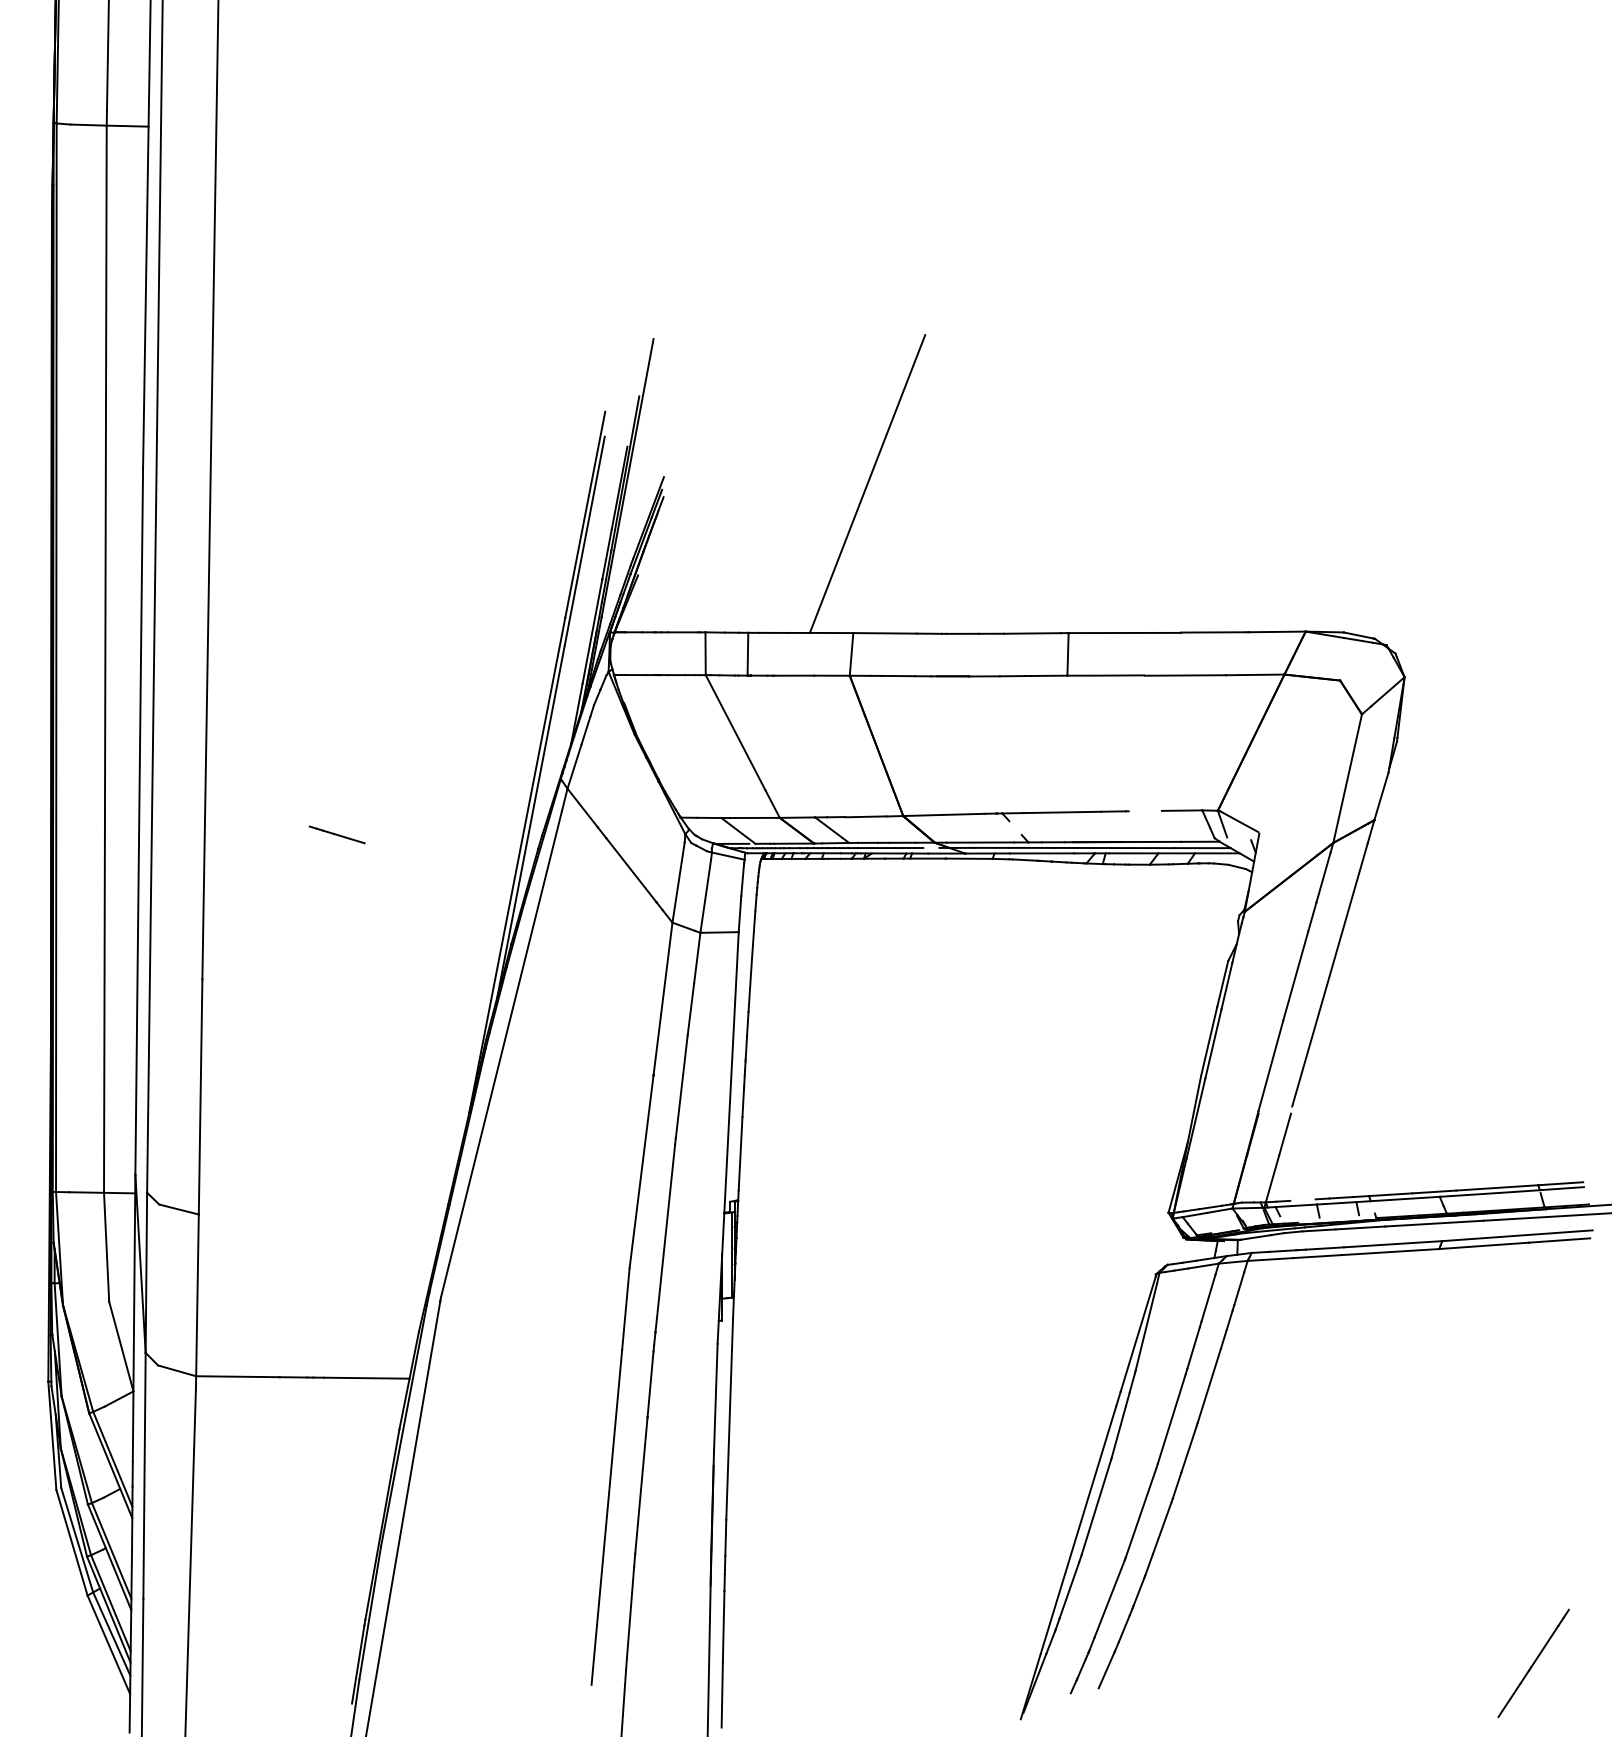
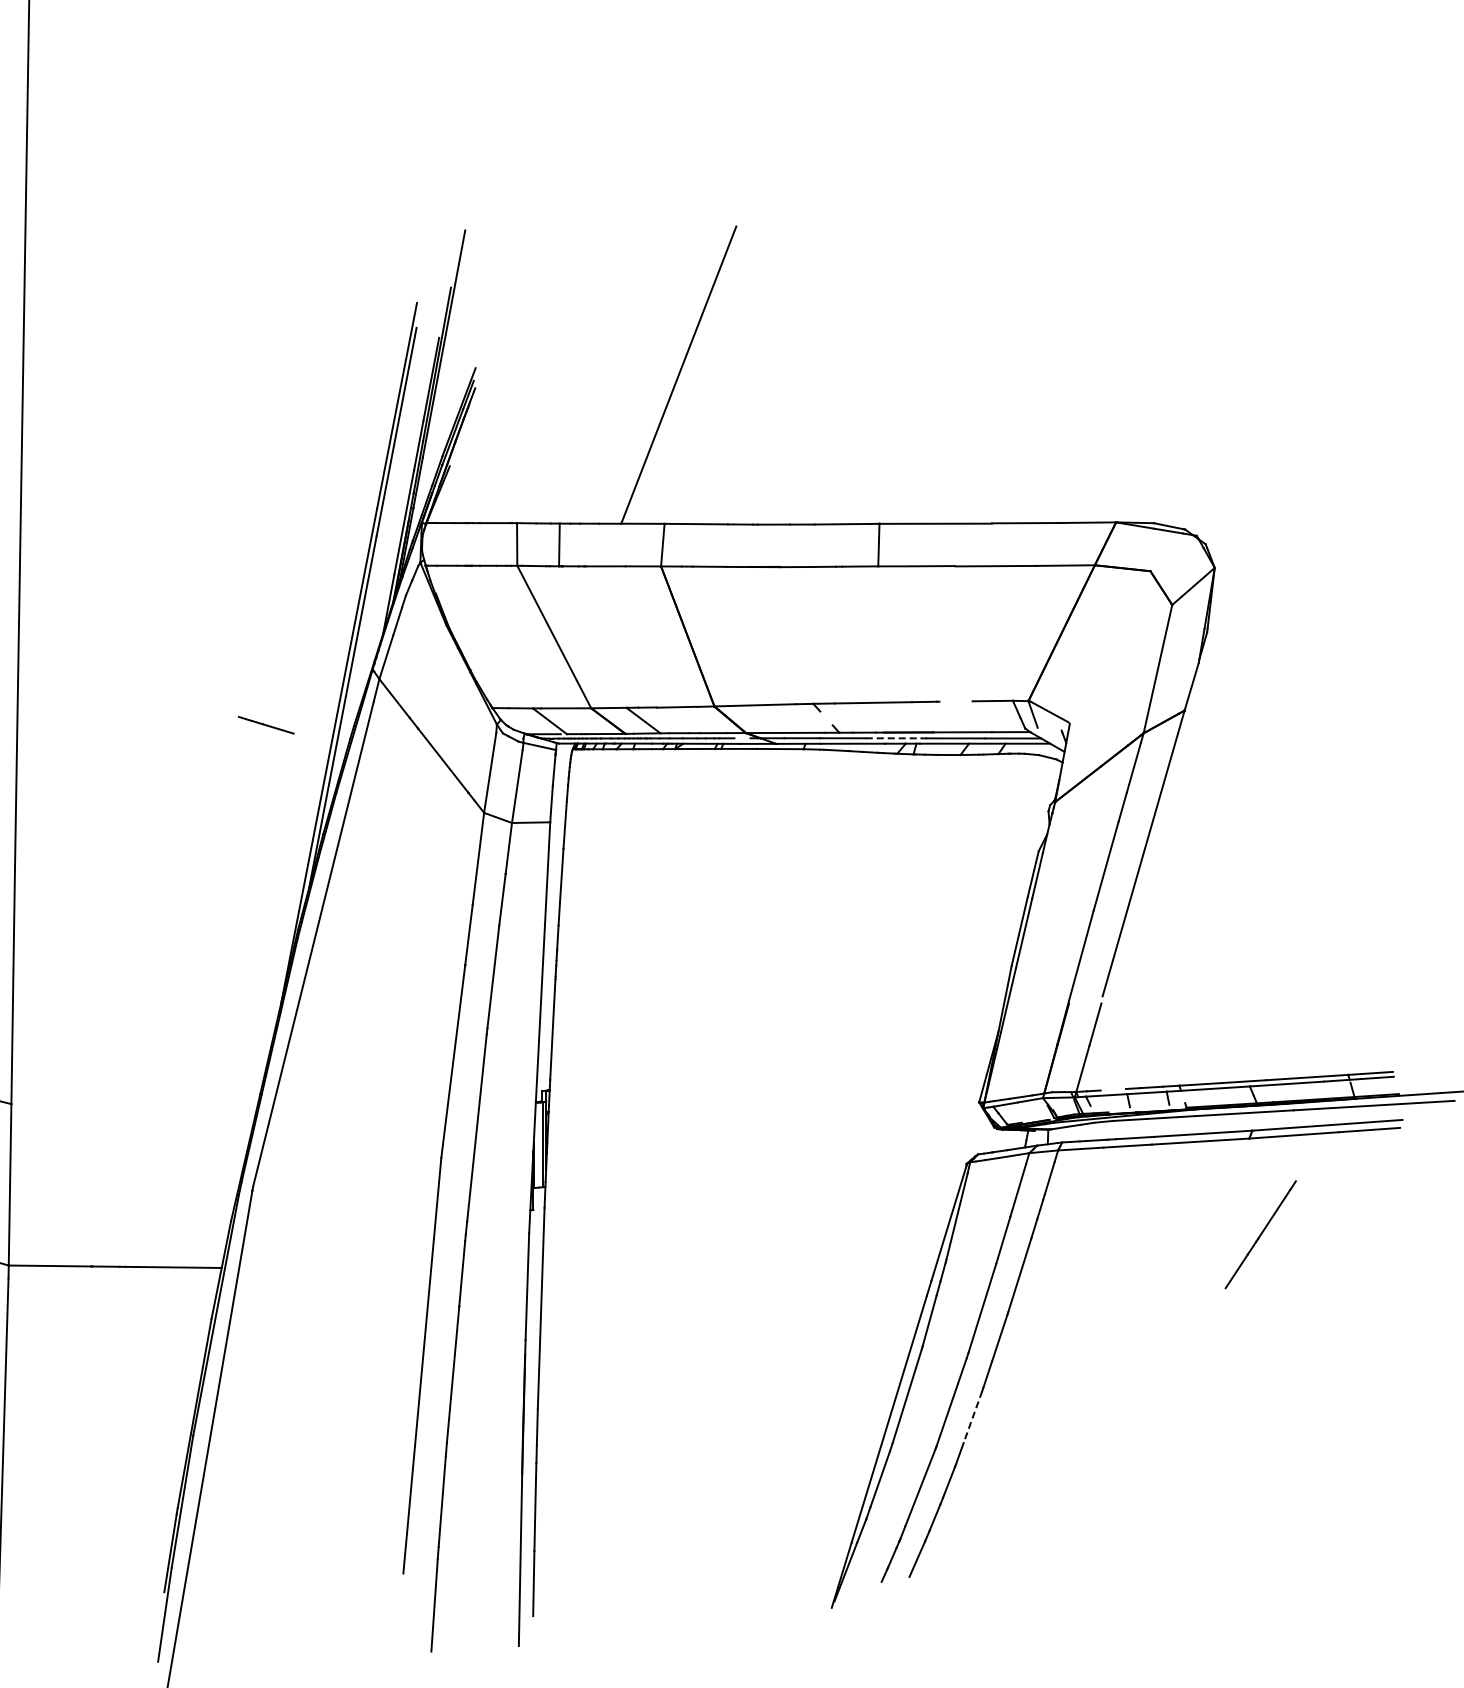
line: (336, 834) -> (265, 724), moved
line: (1082, 847) -> (893, 737), solid -> dashed
line: (1162, 1528) -> (973, 1417), solid -> dashed
line: (1533, 1662) -> (1260, 1233), moved

